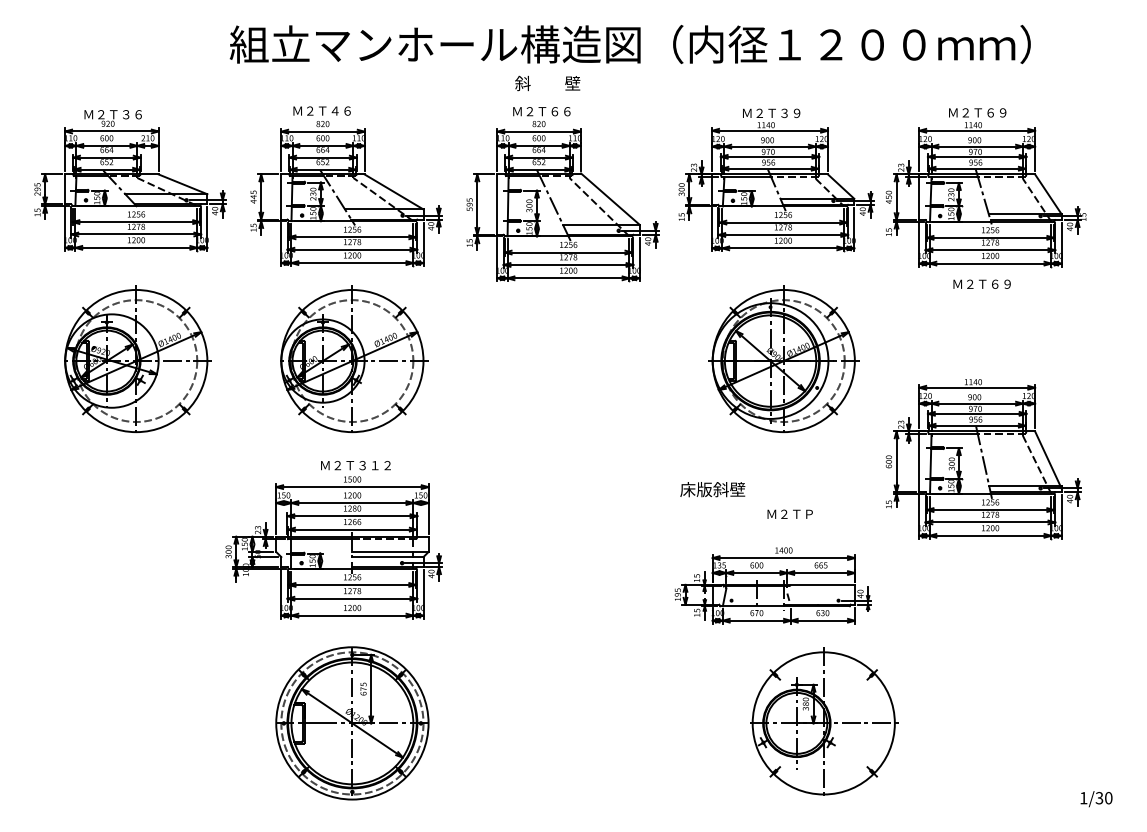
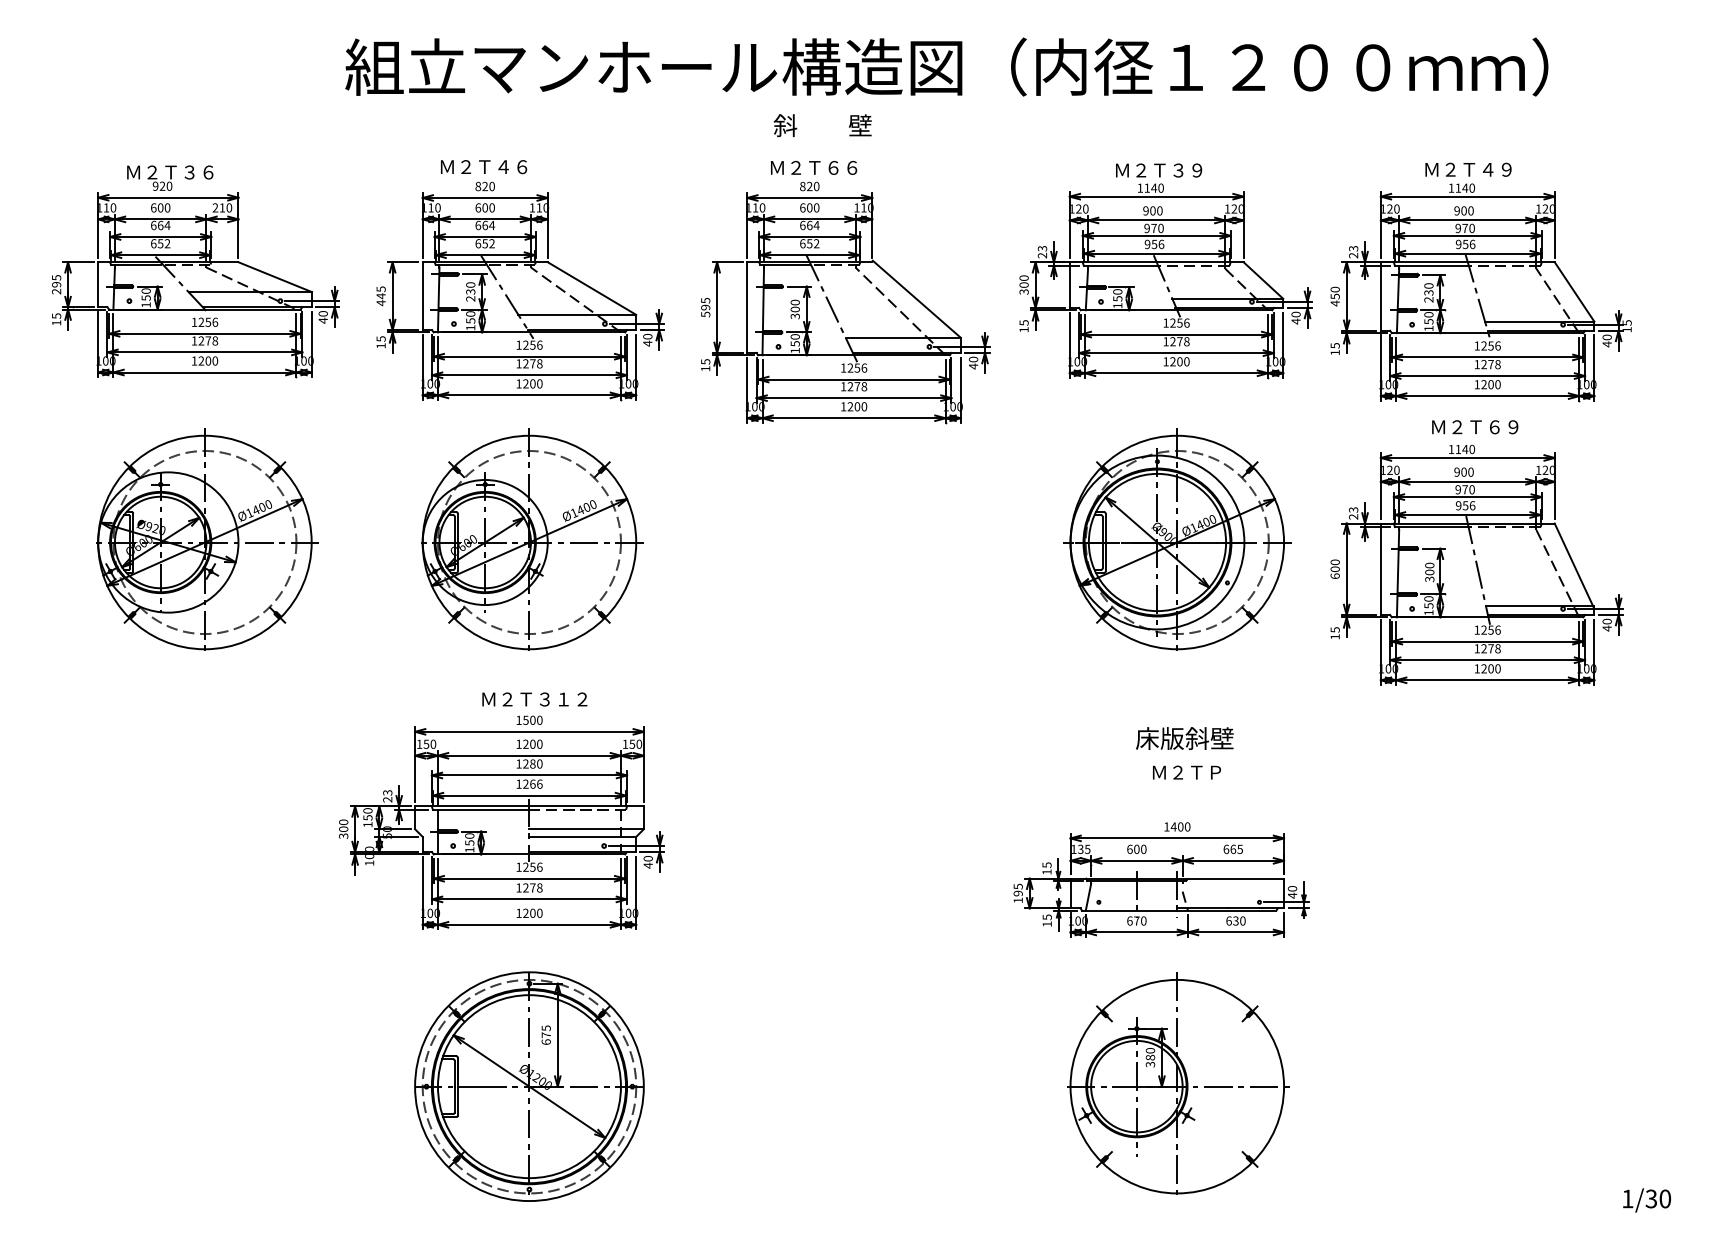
text: (990, 112) -> (1487, 169), Ｍ２Ｔ６９ -> Ｍ２Ｔ４９
part: (983, 459) -> (1477, 565), moved
text: (712, 489) -> (1184, 738), moved
part: (824, 721) -> (1178, 1083), moved

